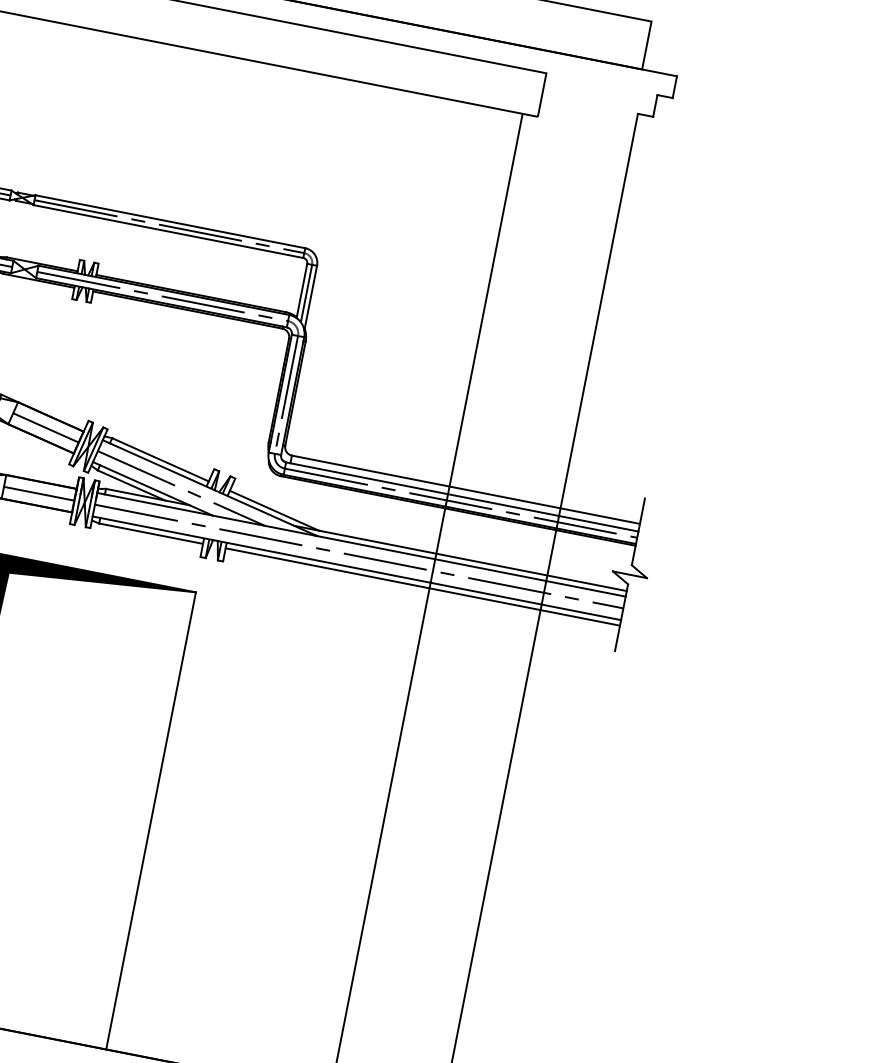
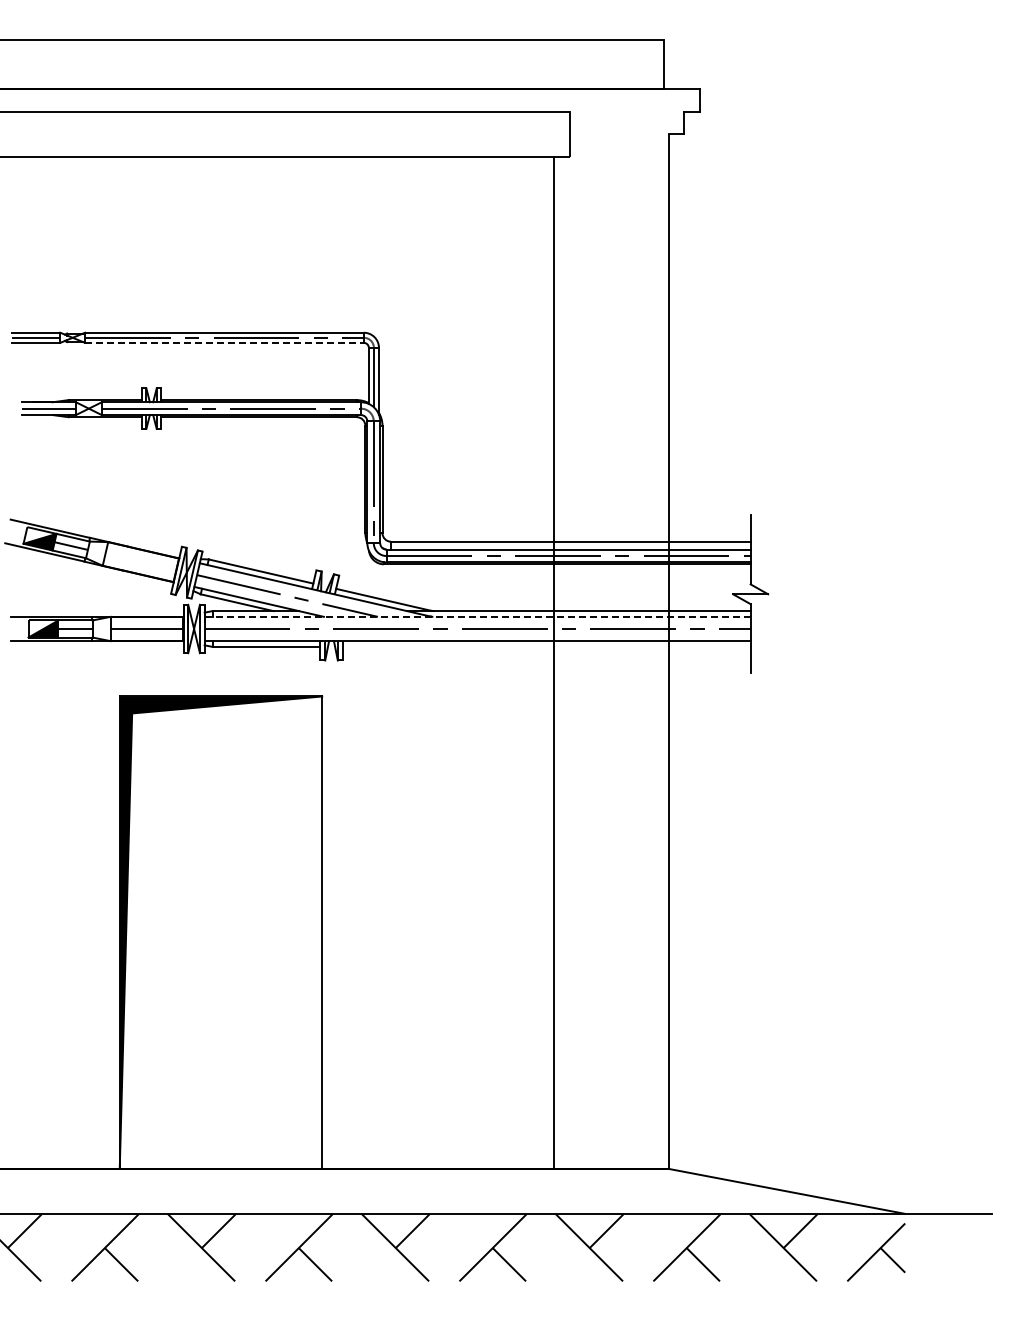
line: (168, 231) -> (224, 342), solid -> dashed
line: (45, 427) -> (140, 561), removed
line: (362, 544) -> (478, 616), solid -> dashed
line: (422, 586) -> (546, 646), removed

